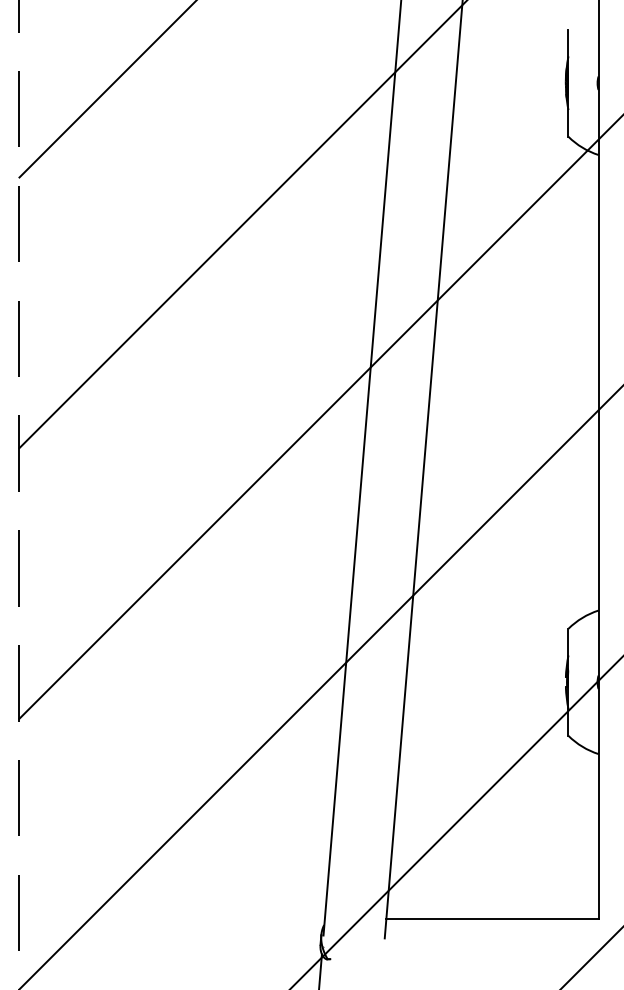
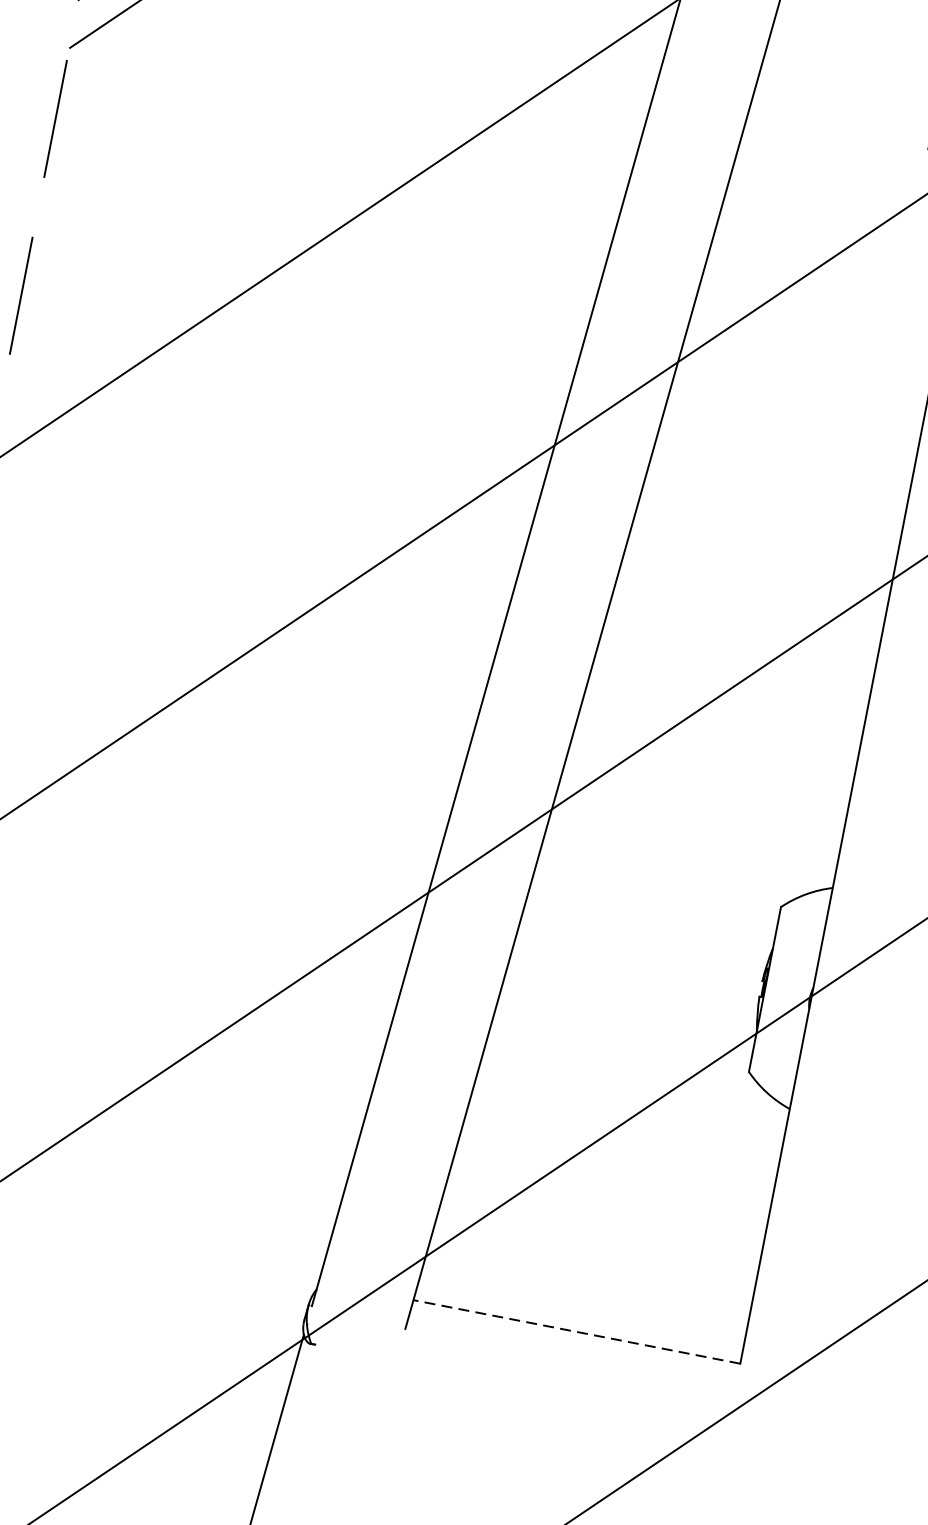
line: (491, 919) -> (575, 1331), solid -> dashed

